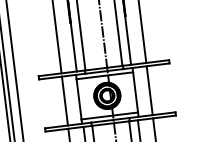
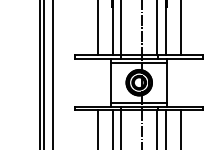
line: (149, 90) -> (180, 82), removed
line: (64, 100) -> (97, 82), removed

